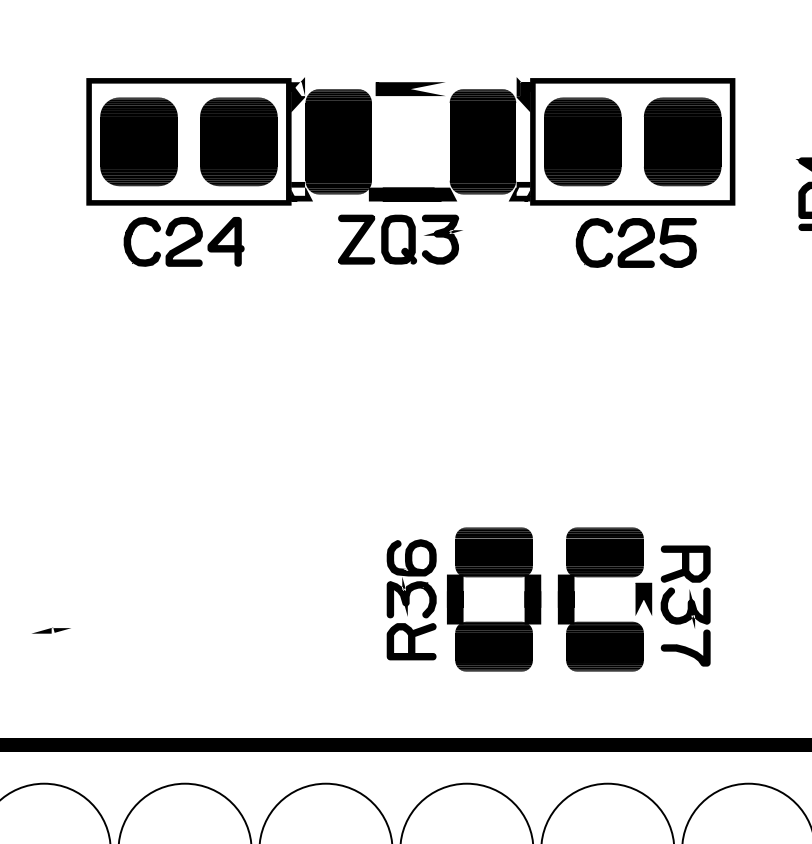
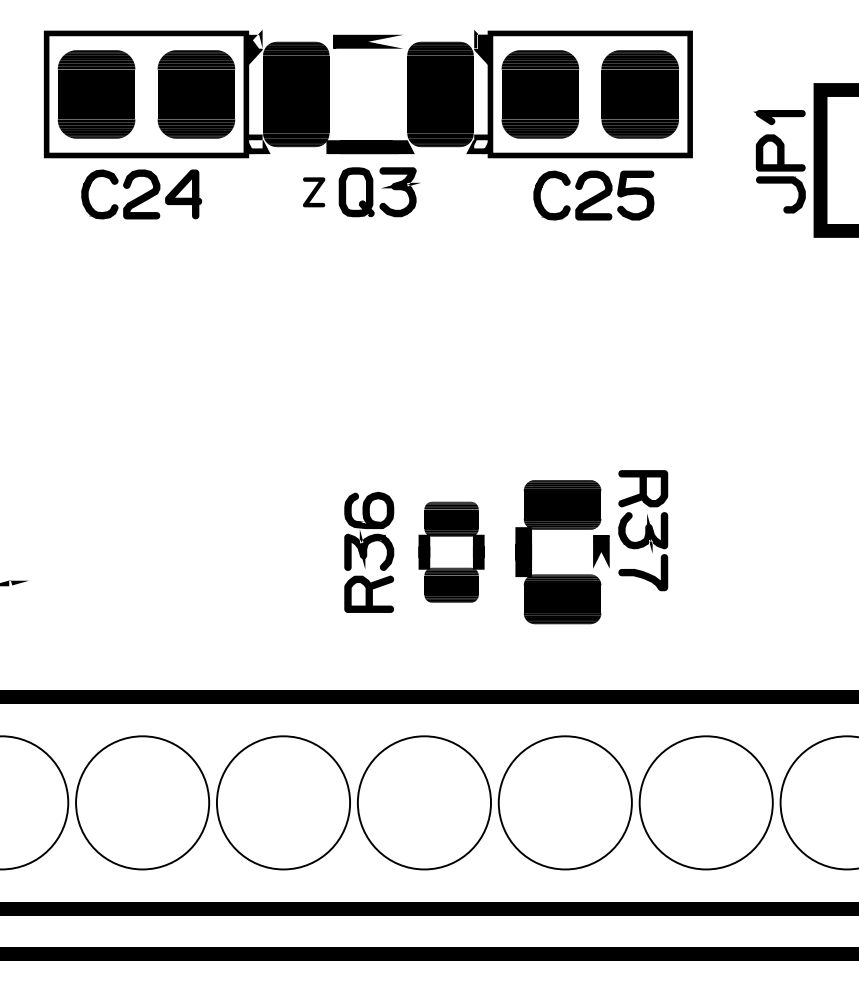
part: (355, 239) -> (313, 192), size x0.6
part: (493, 599) -> (451, 552), size x0.7
part: (685, 605) -> (643, 530), moved

